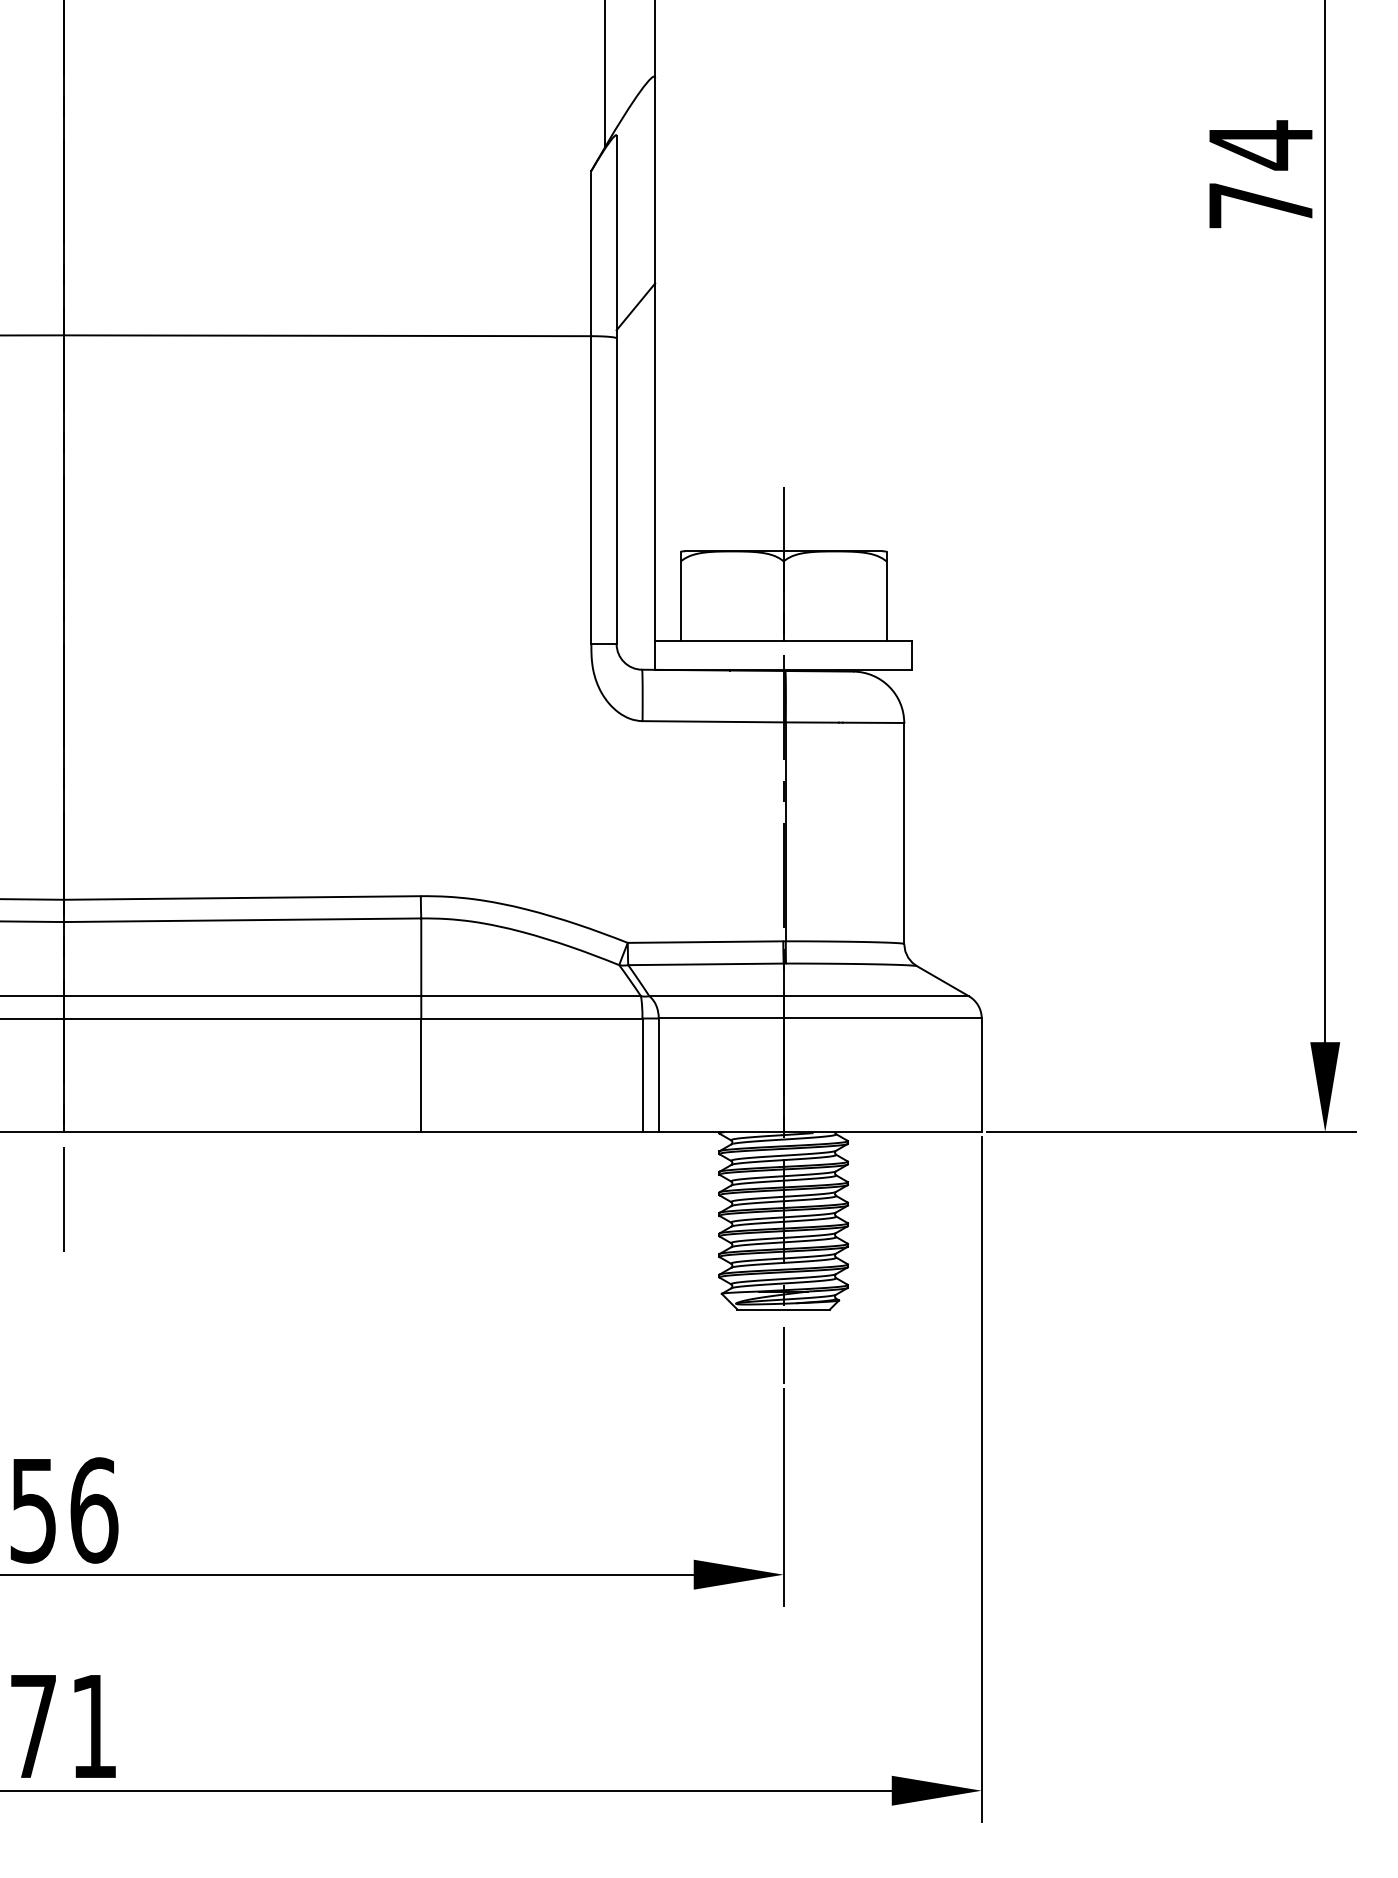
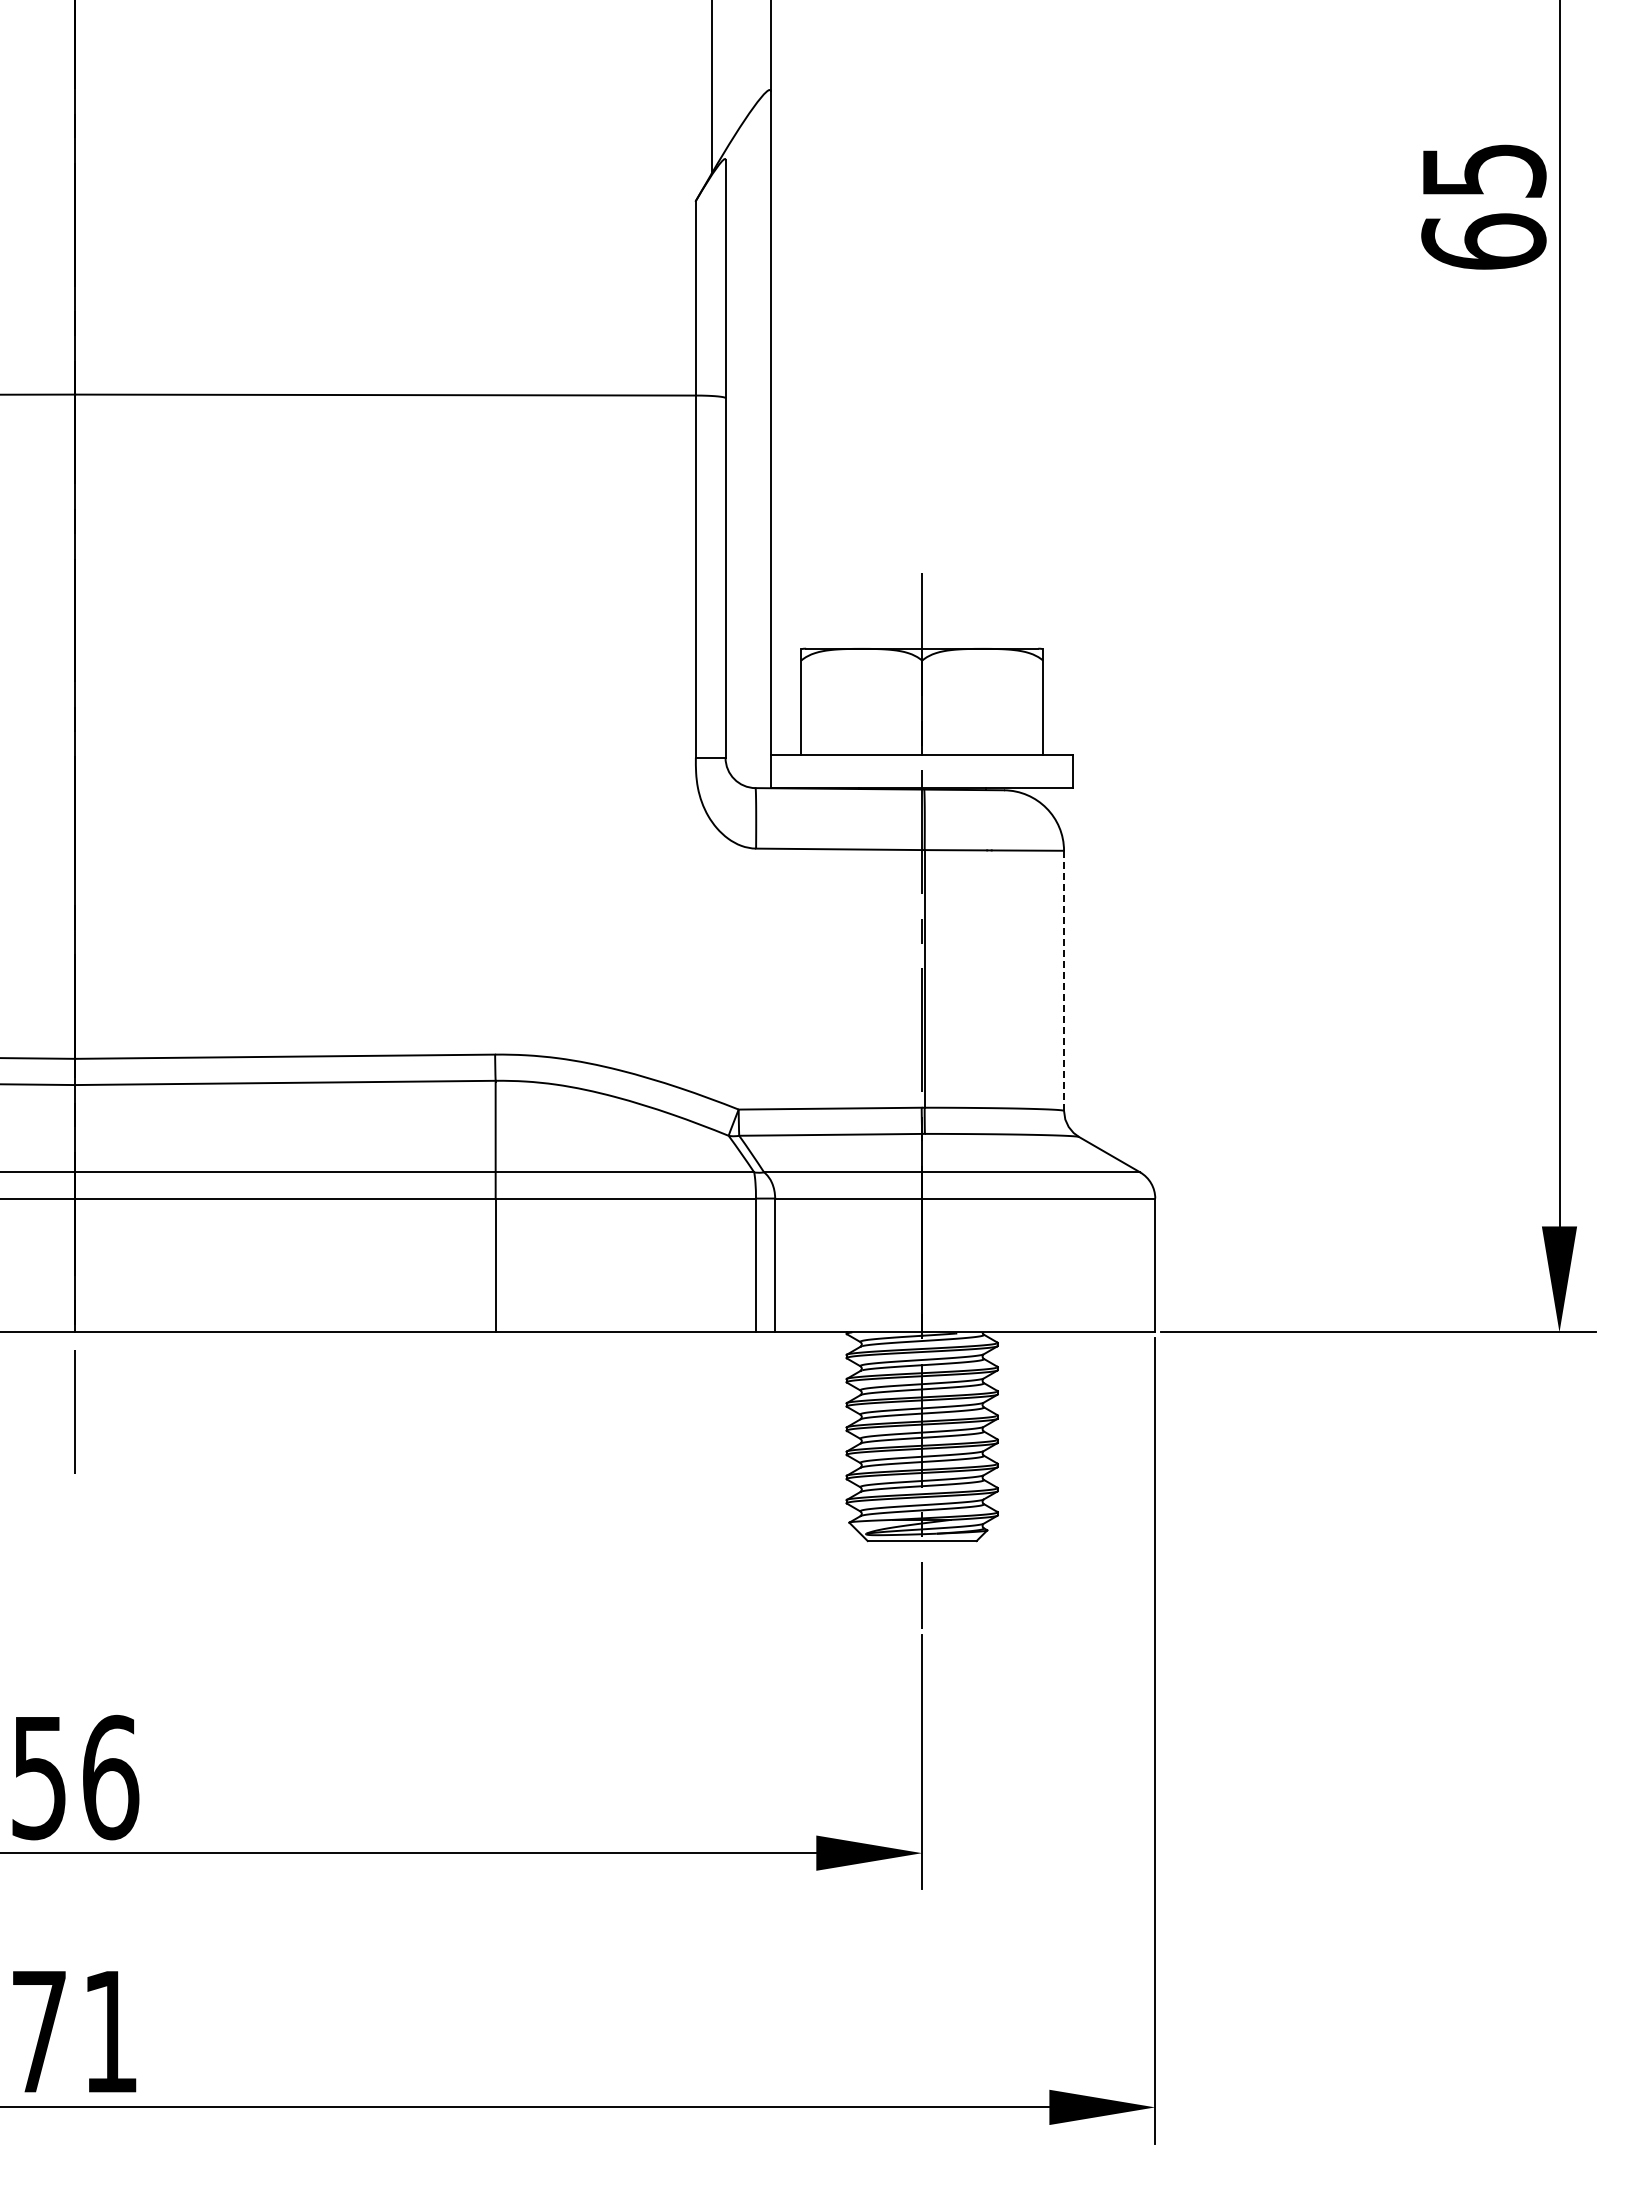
text: (1260, 174) -> (1483, 205), 74 -> 65
line: (635, 306) -> (747, 360), removed
line: (904, 833) -> (1064, 980), solid -> dashed

